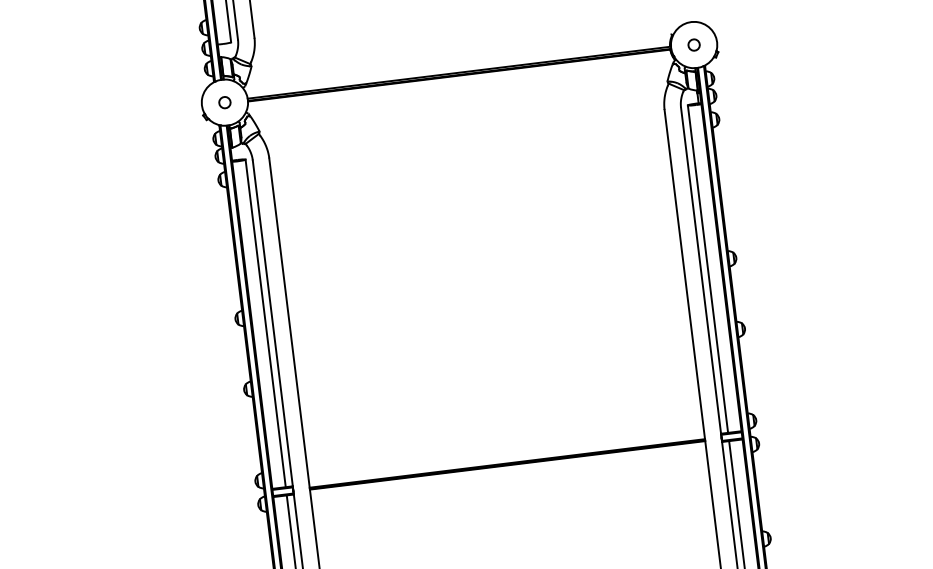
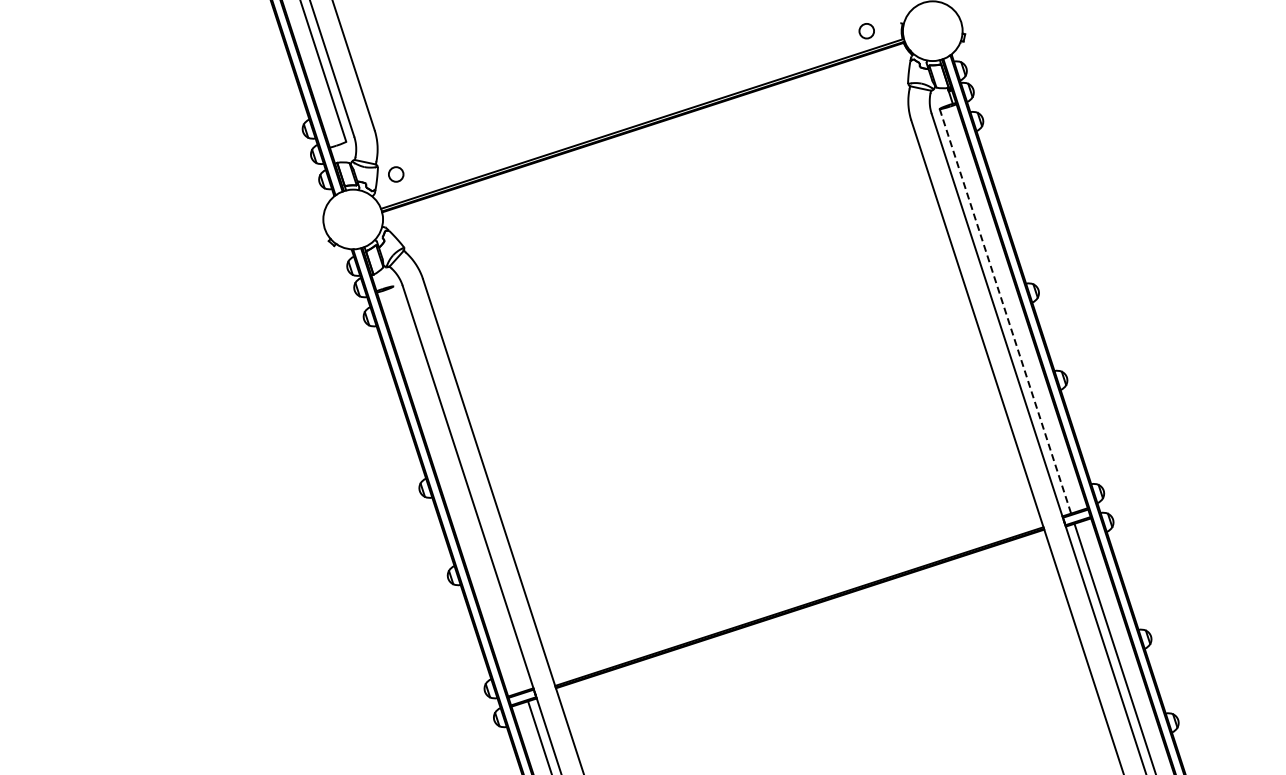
circle: (693, 45) -> (866, 31), moved
circle: (225, 102) -> (396, 174), moved
line: (708, 269) -> (1005, 311), solid -> dashed
line: (265, 323) -> (458, 488), removed

